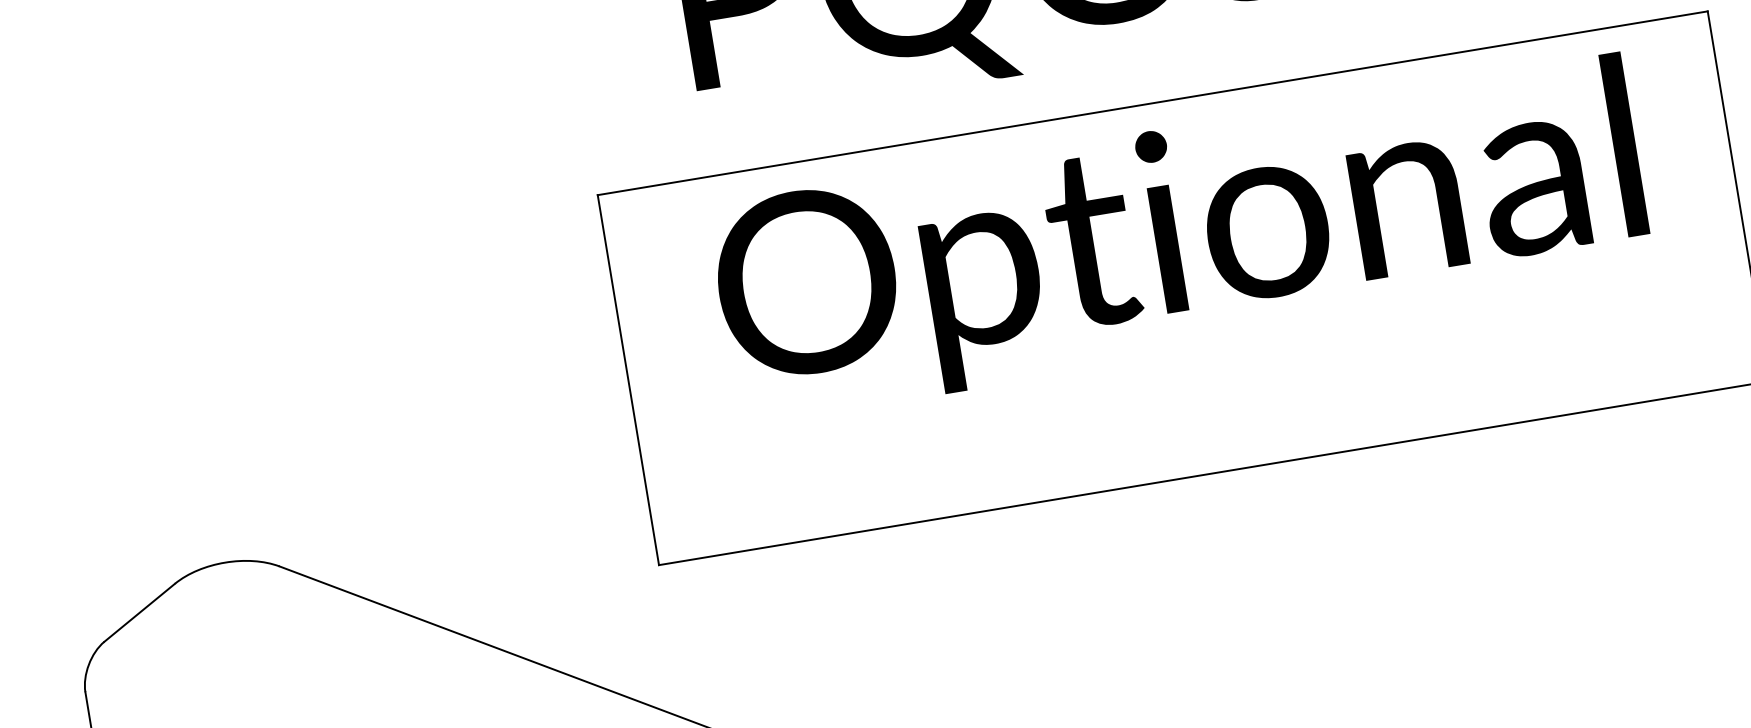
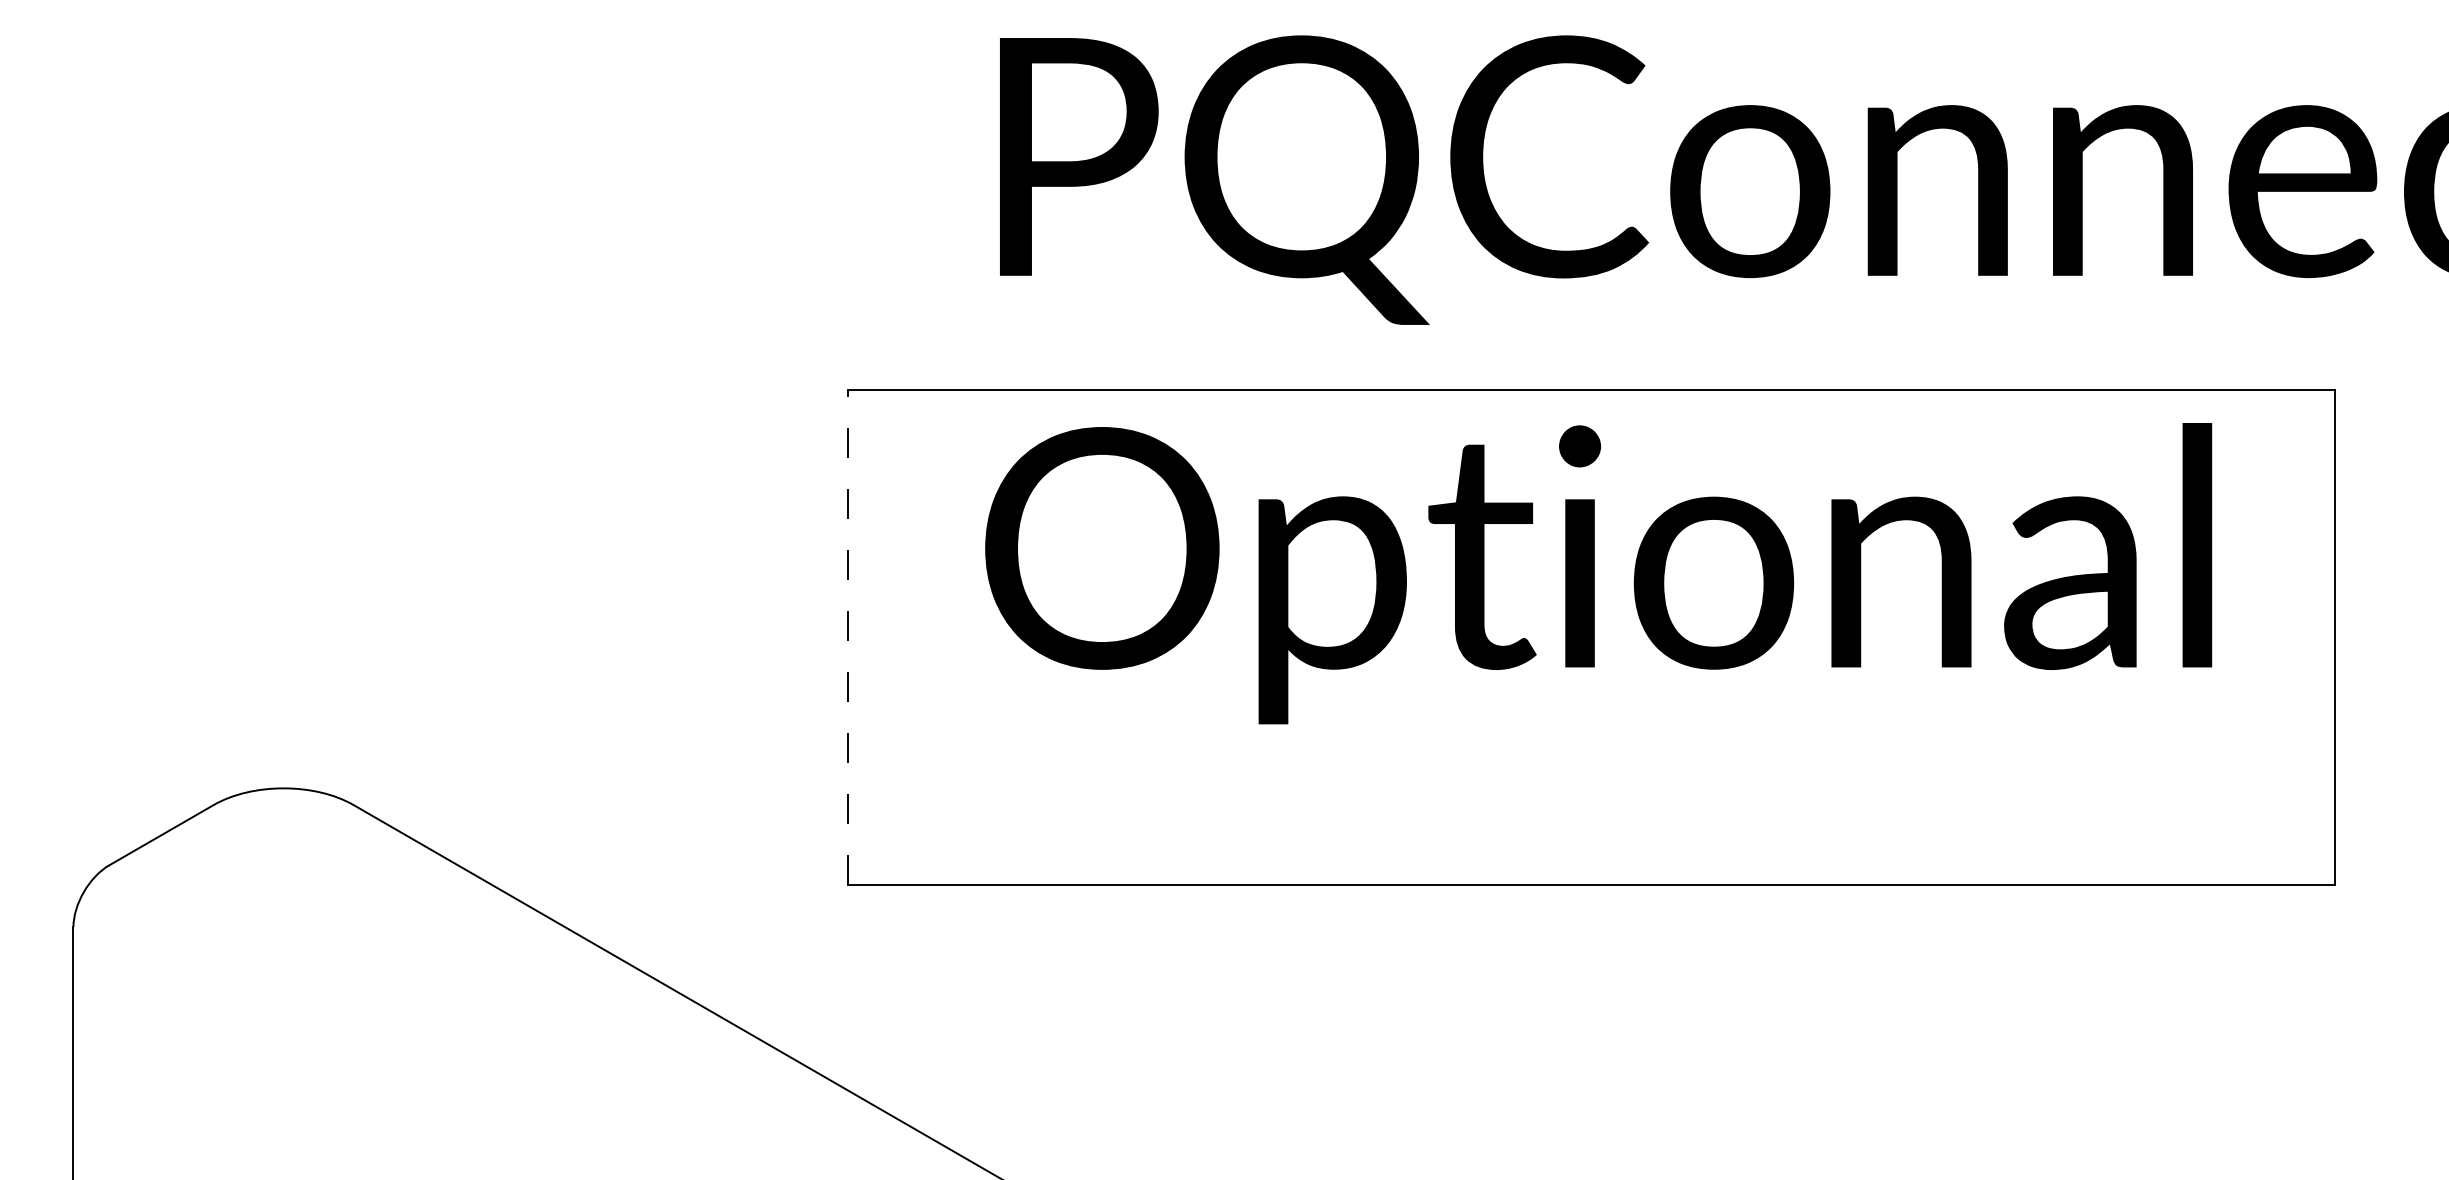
line: (628, 380) -> (848, 637), solid -> dashed

